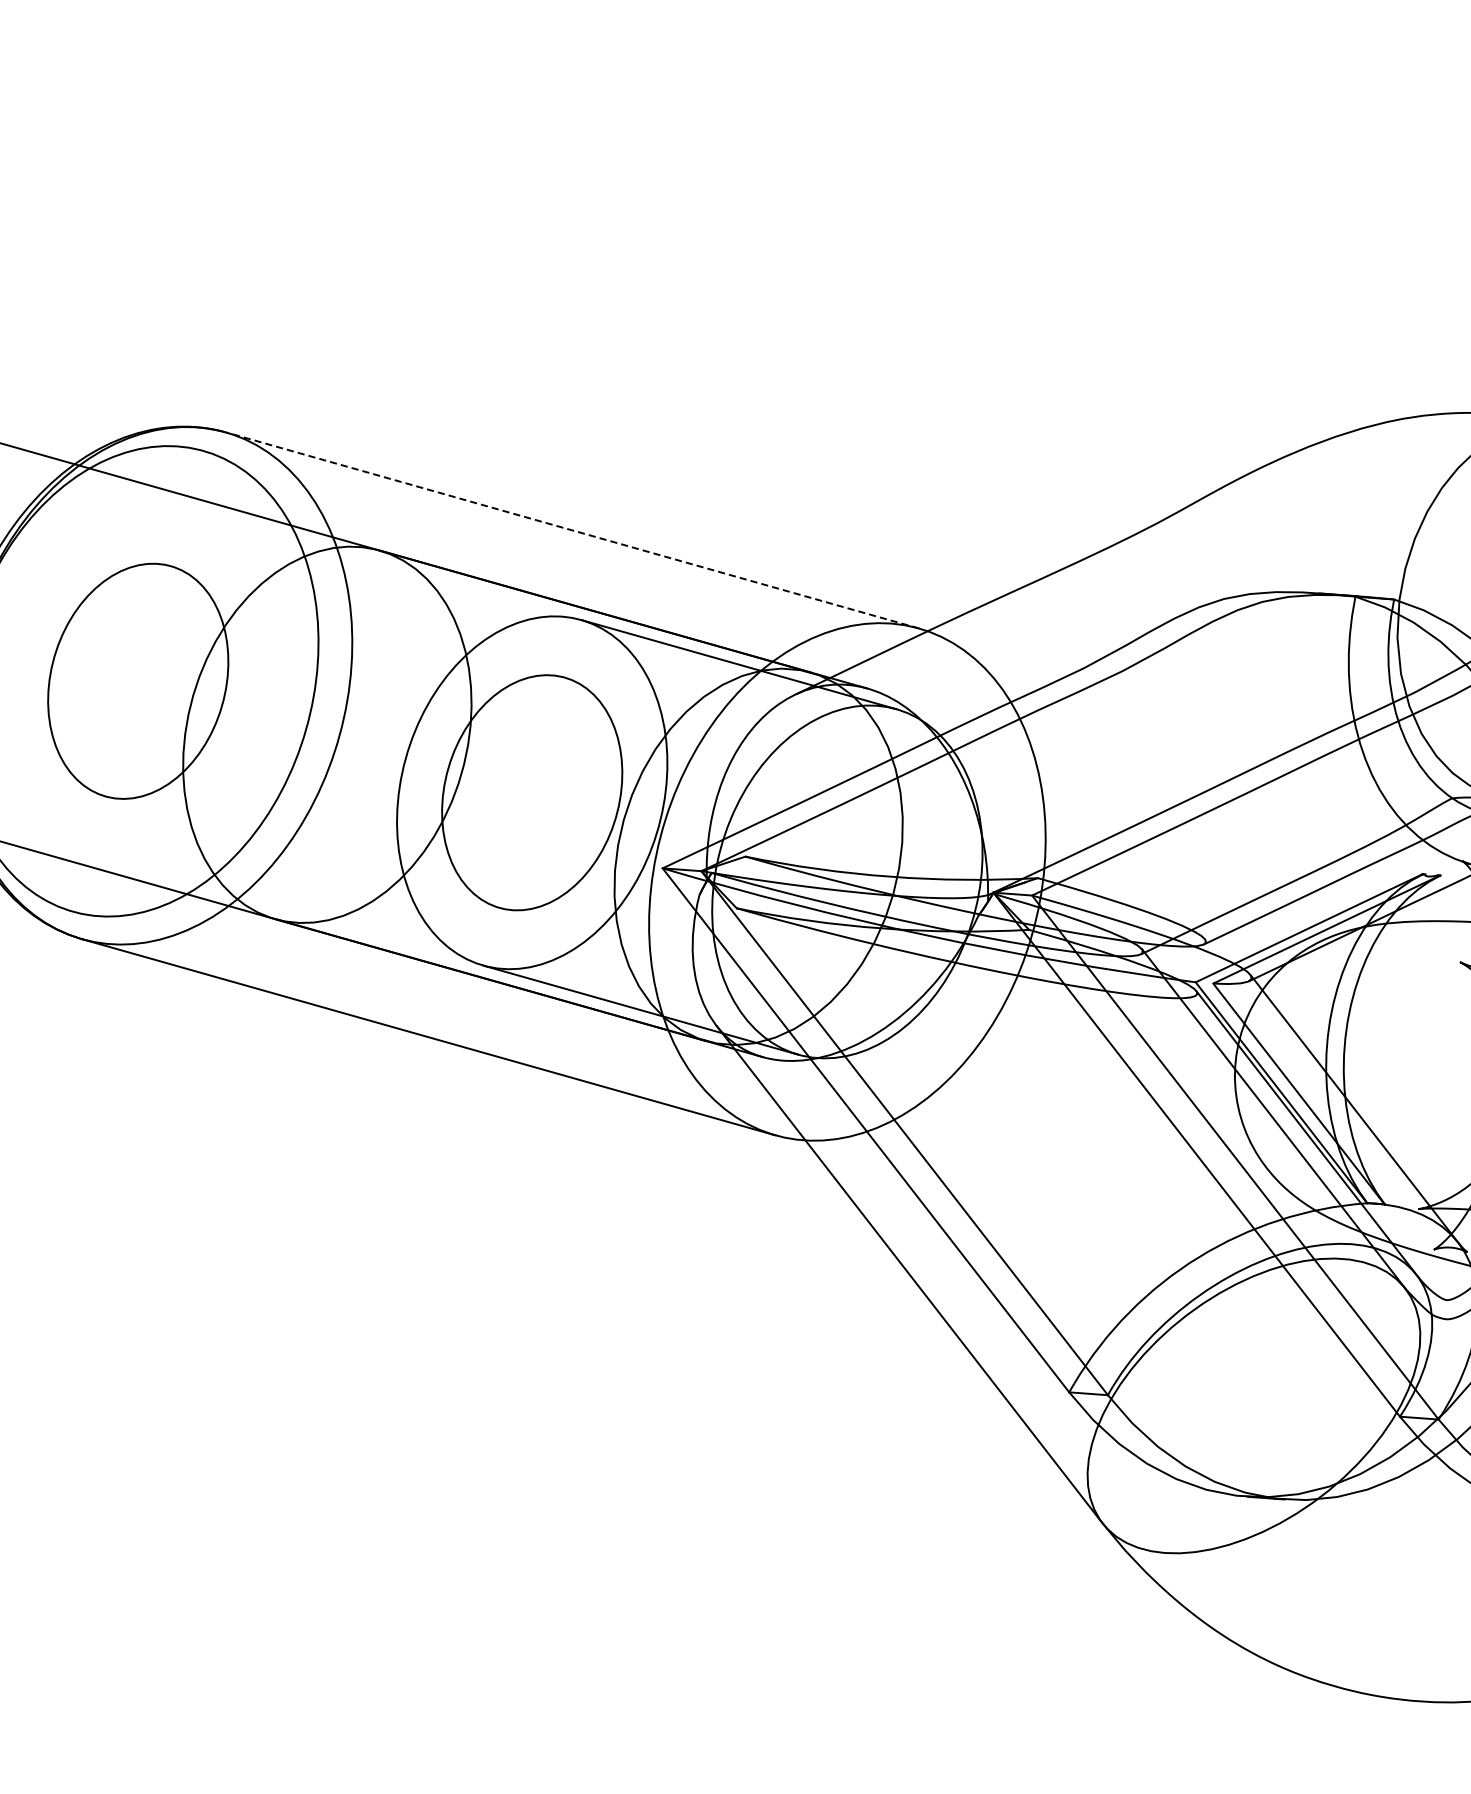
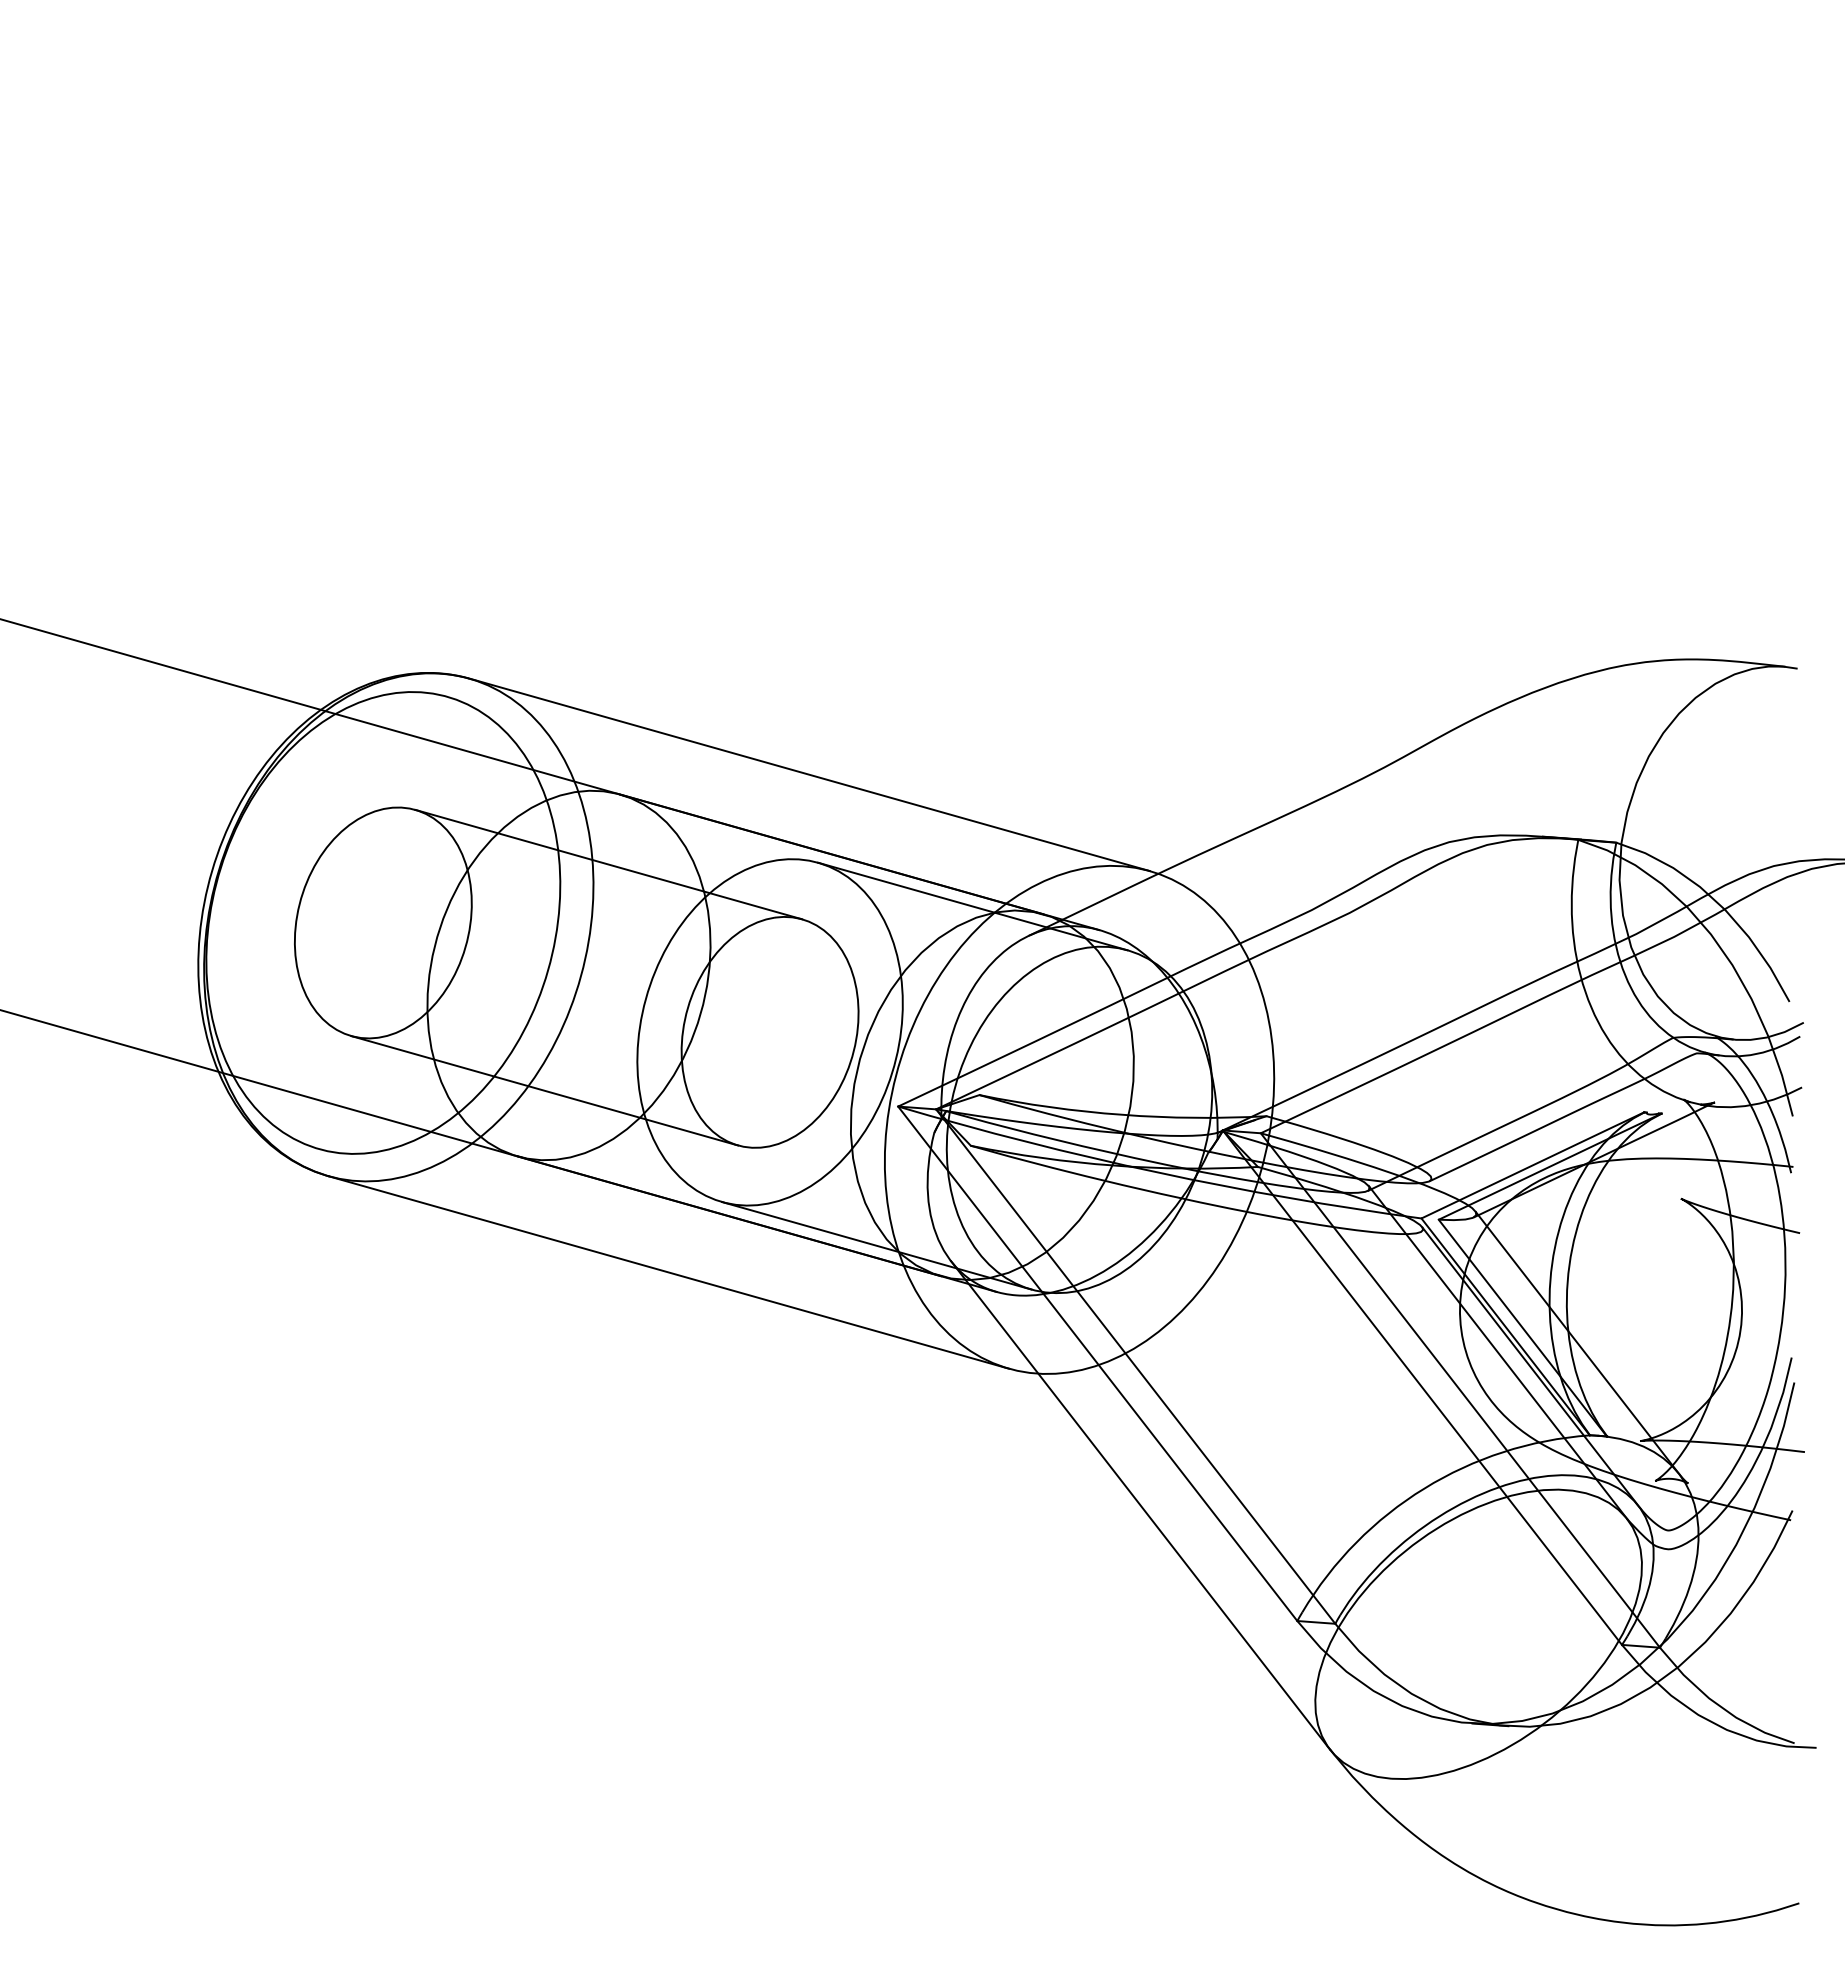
line: (572, 530) -> (809, 774), dashed -> solid
line: (367, 621) -> (608, 864), added
line: (302, 851) -> (544, 1090), added

